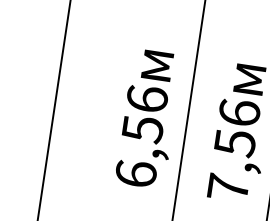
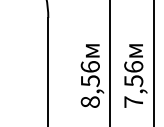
text: (134, 172) -> (89, 101), 6,56 -> 8,56

